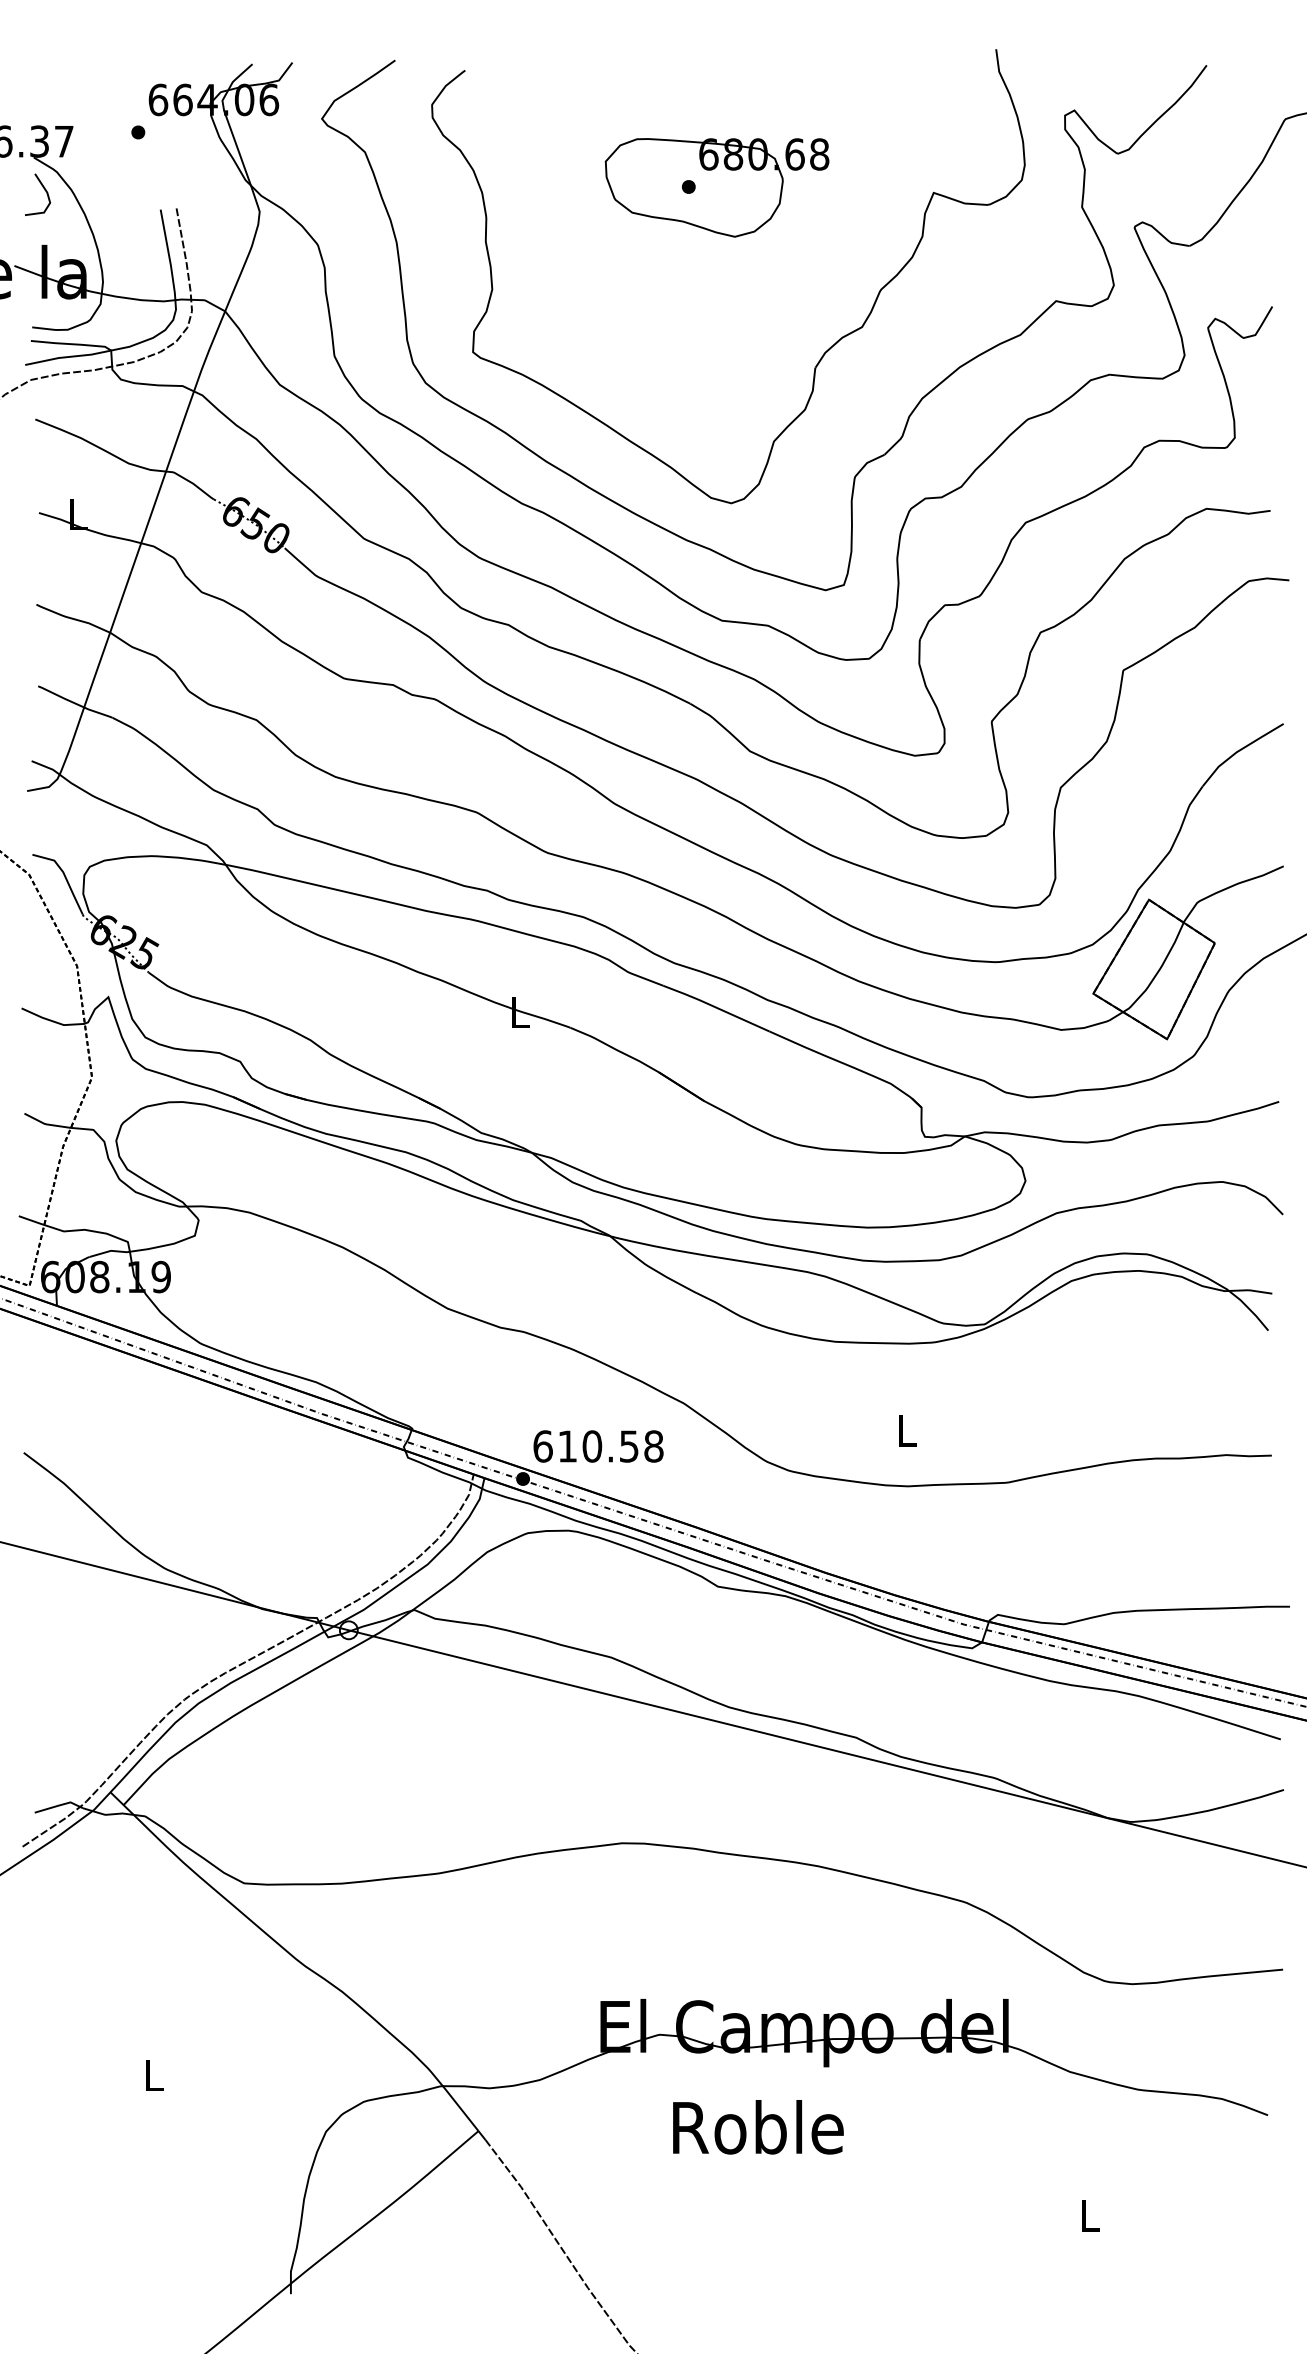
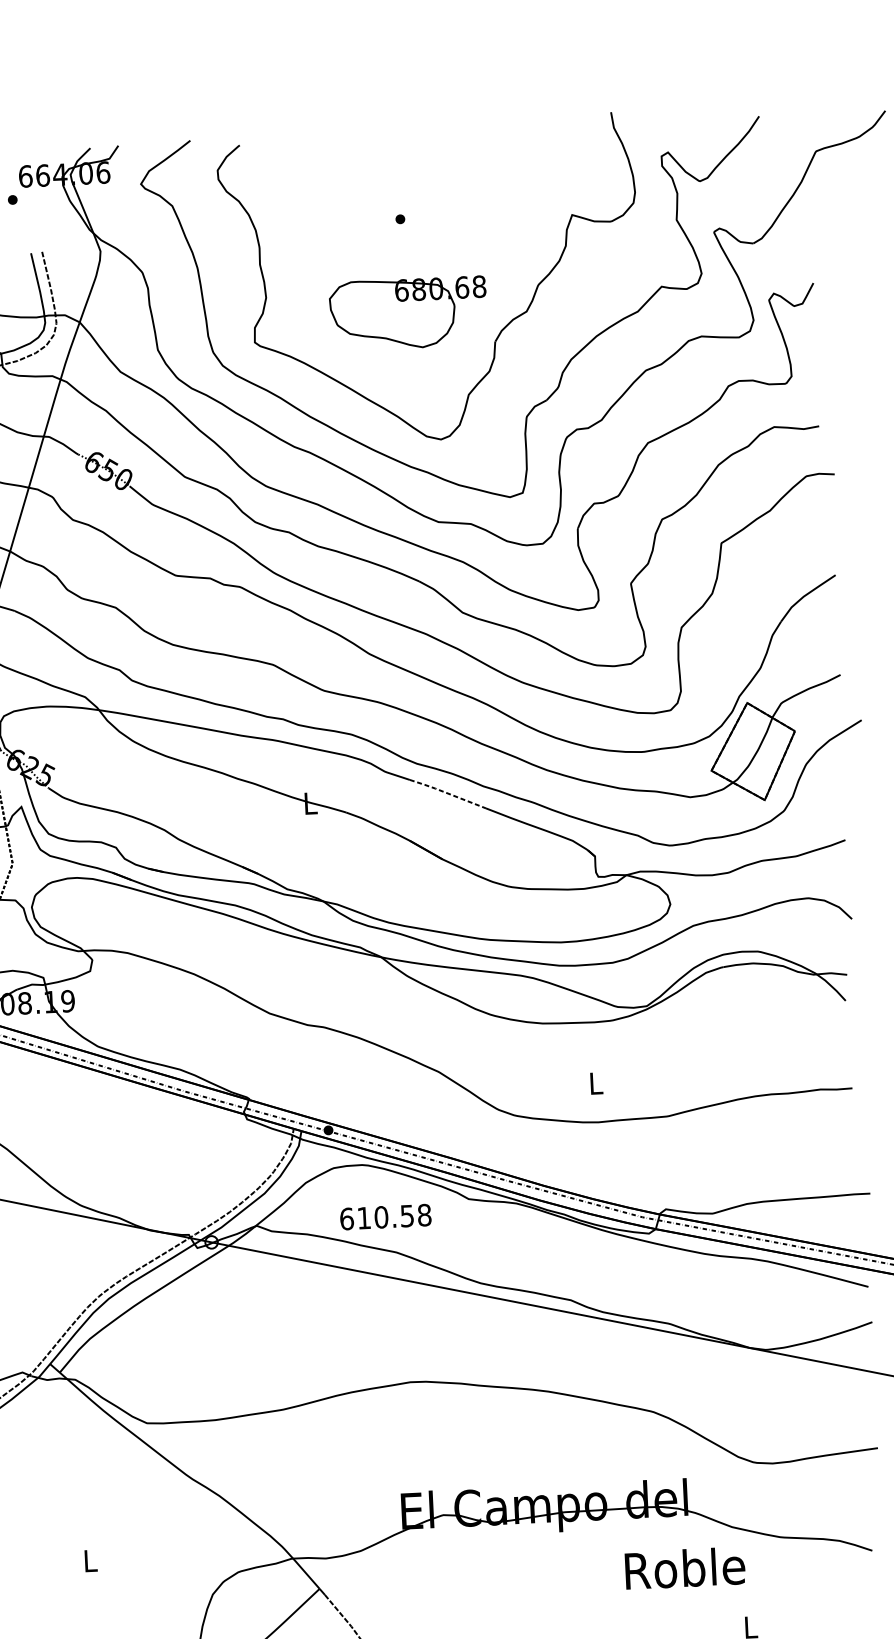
part: (716, 187) -> (408, 313), moved
line: (715, 1007) -> (447, 793), solid -> dashed
text: (598, 1446) -> (385, 1217), moved
text: (758, 2127) -> (685, 1568), moved

